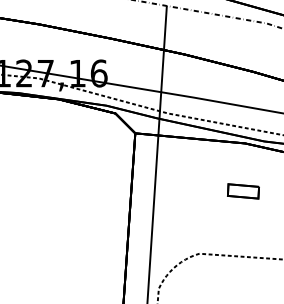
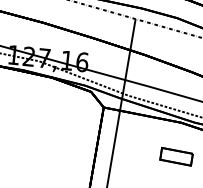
part: (243, 191) -> (176, 156), size x1.43

